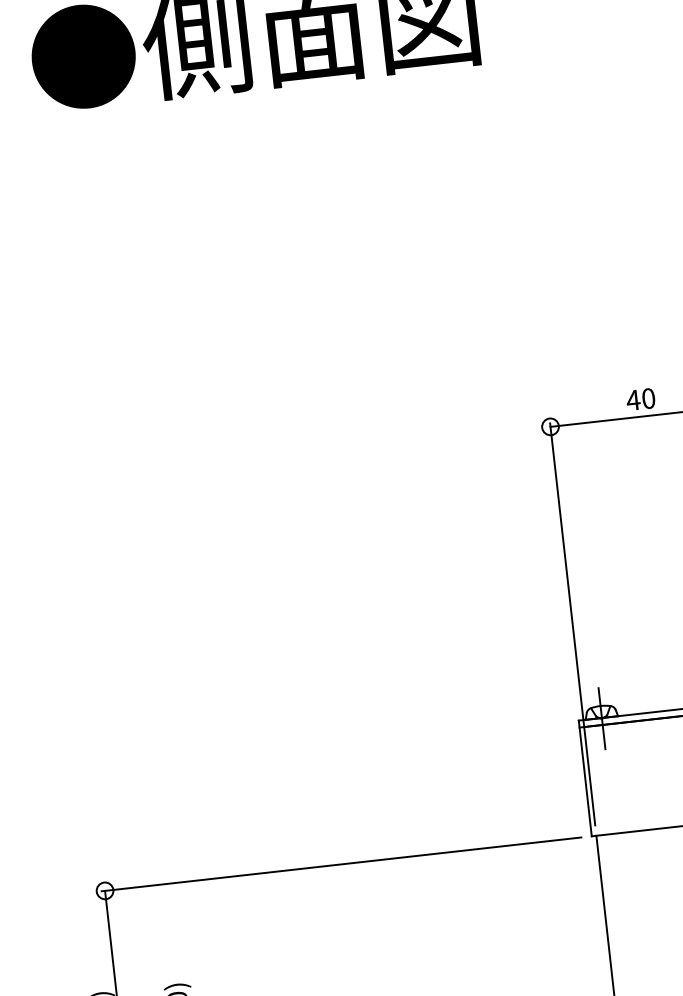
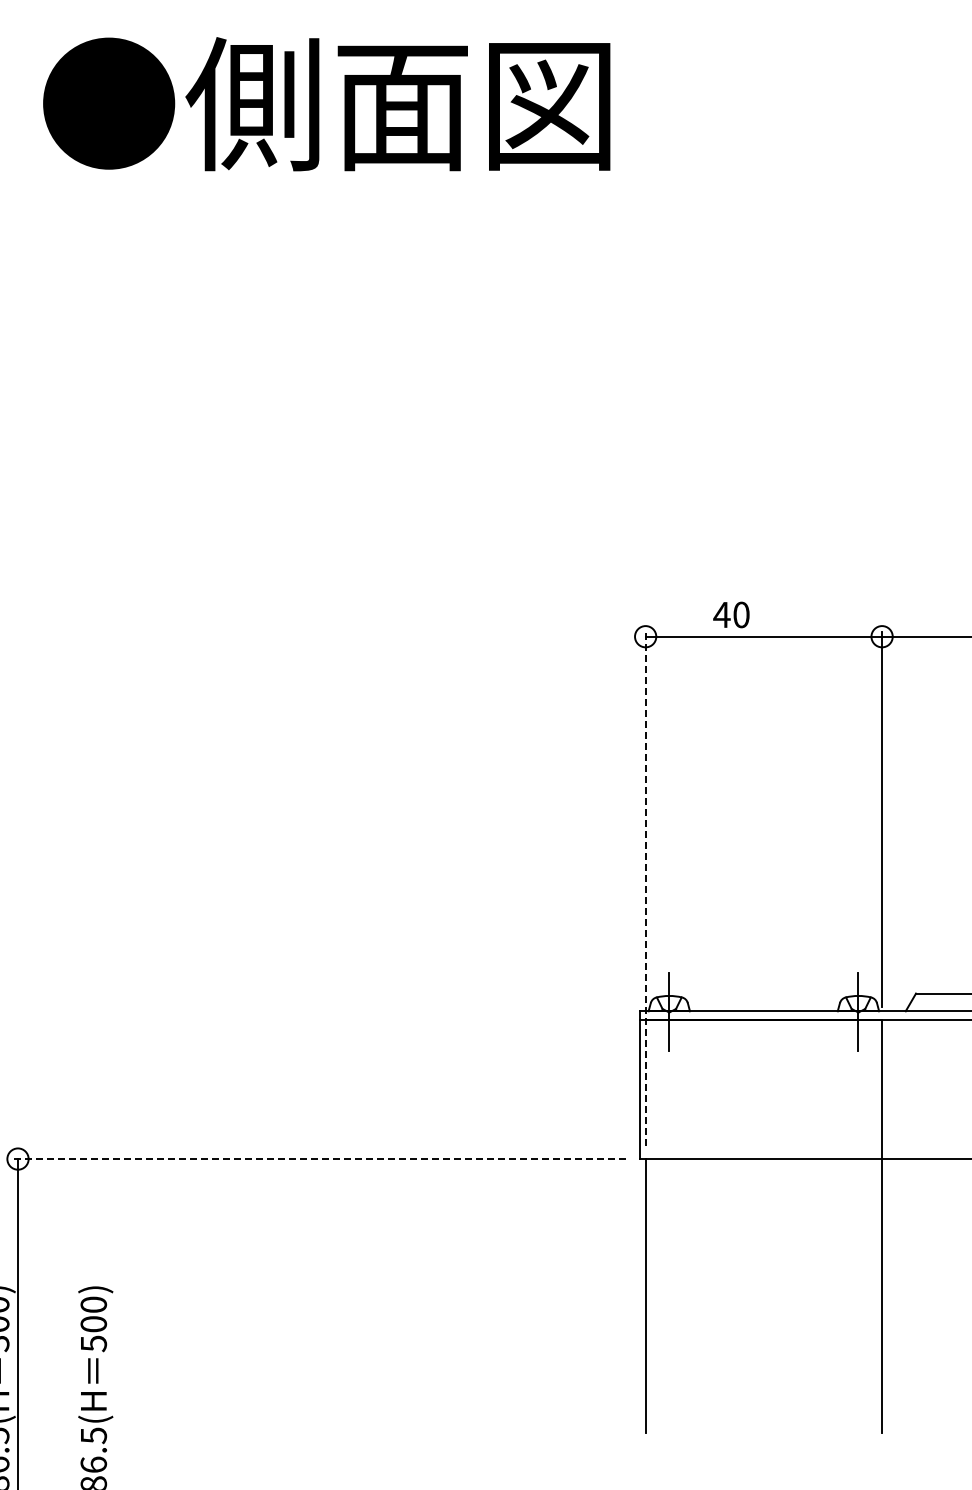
text: (640, 399) -> (731, 614), moved
line: (572, 624) -> (645, 889), solid -> dashed
line: (341, 864) -> (319, 1159), solid -> dashed

